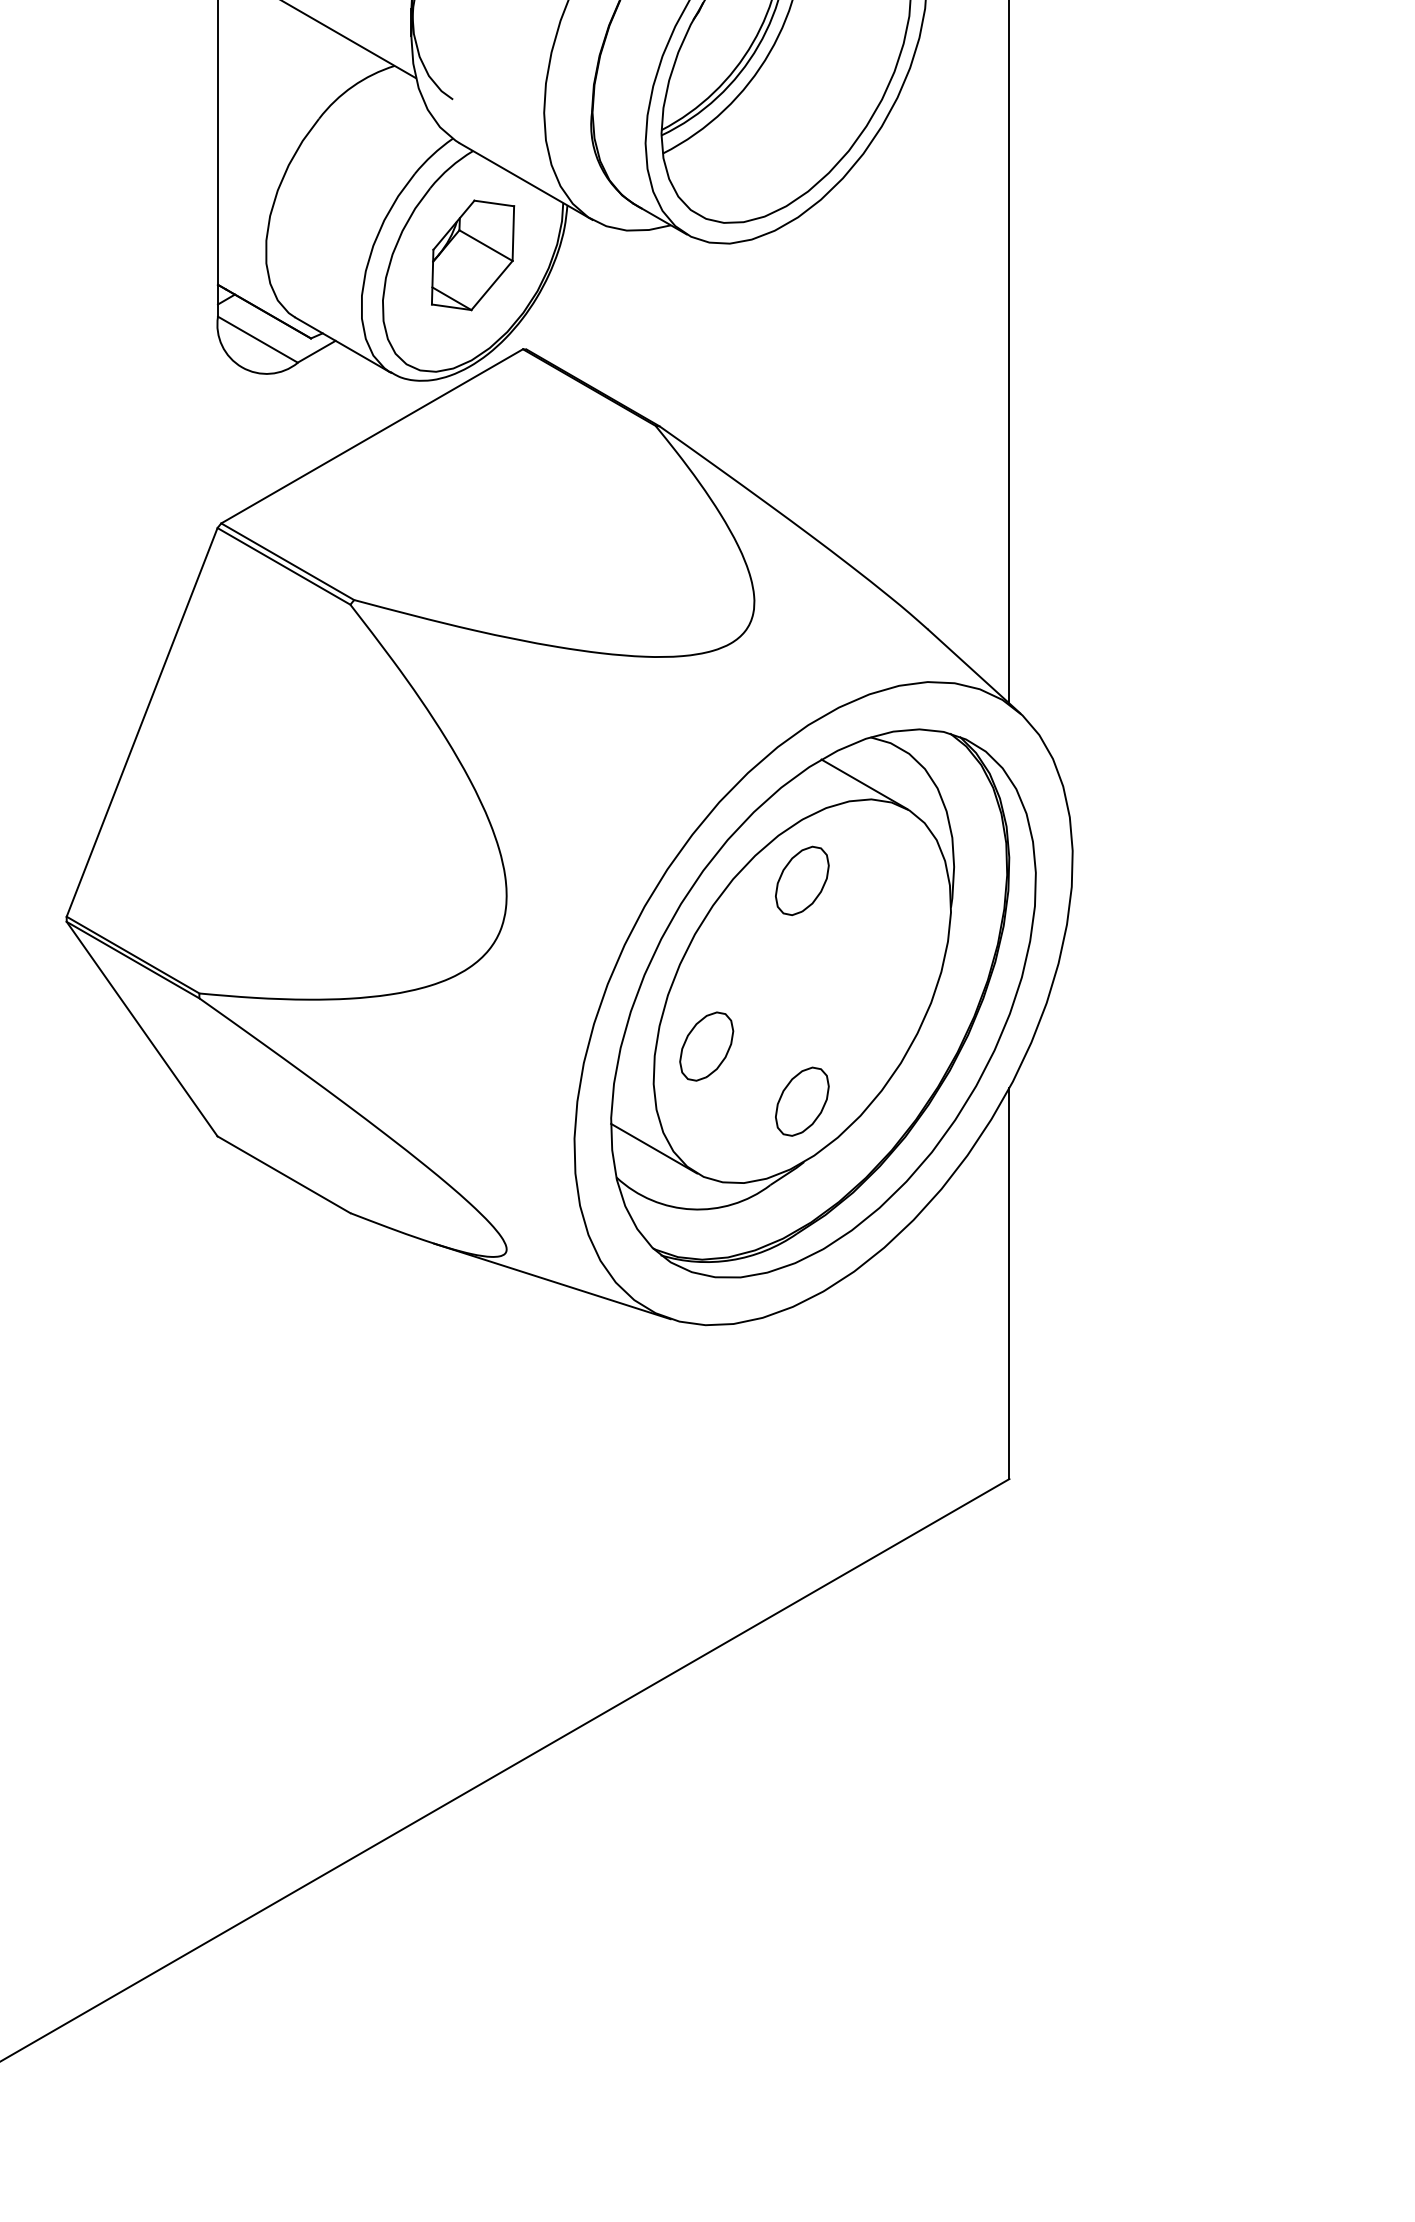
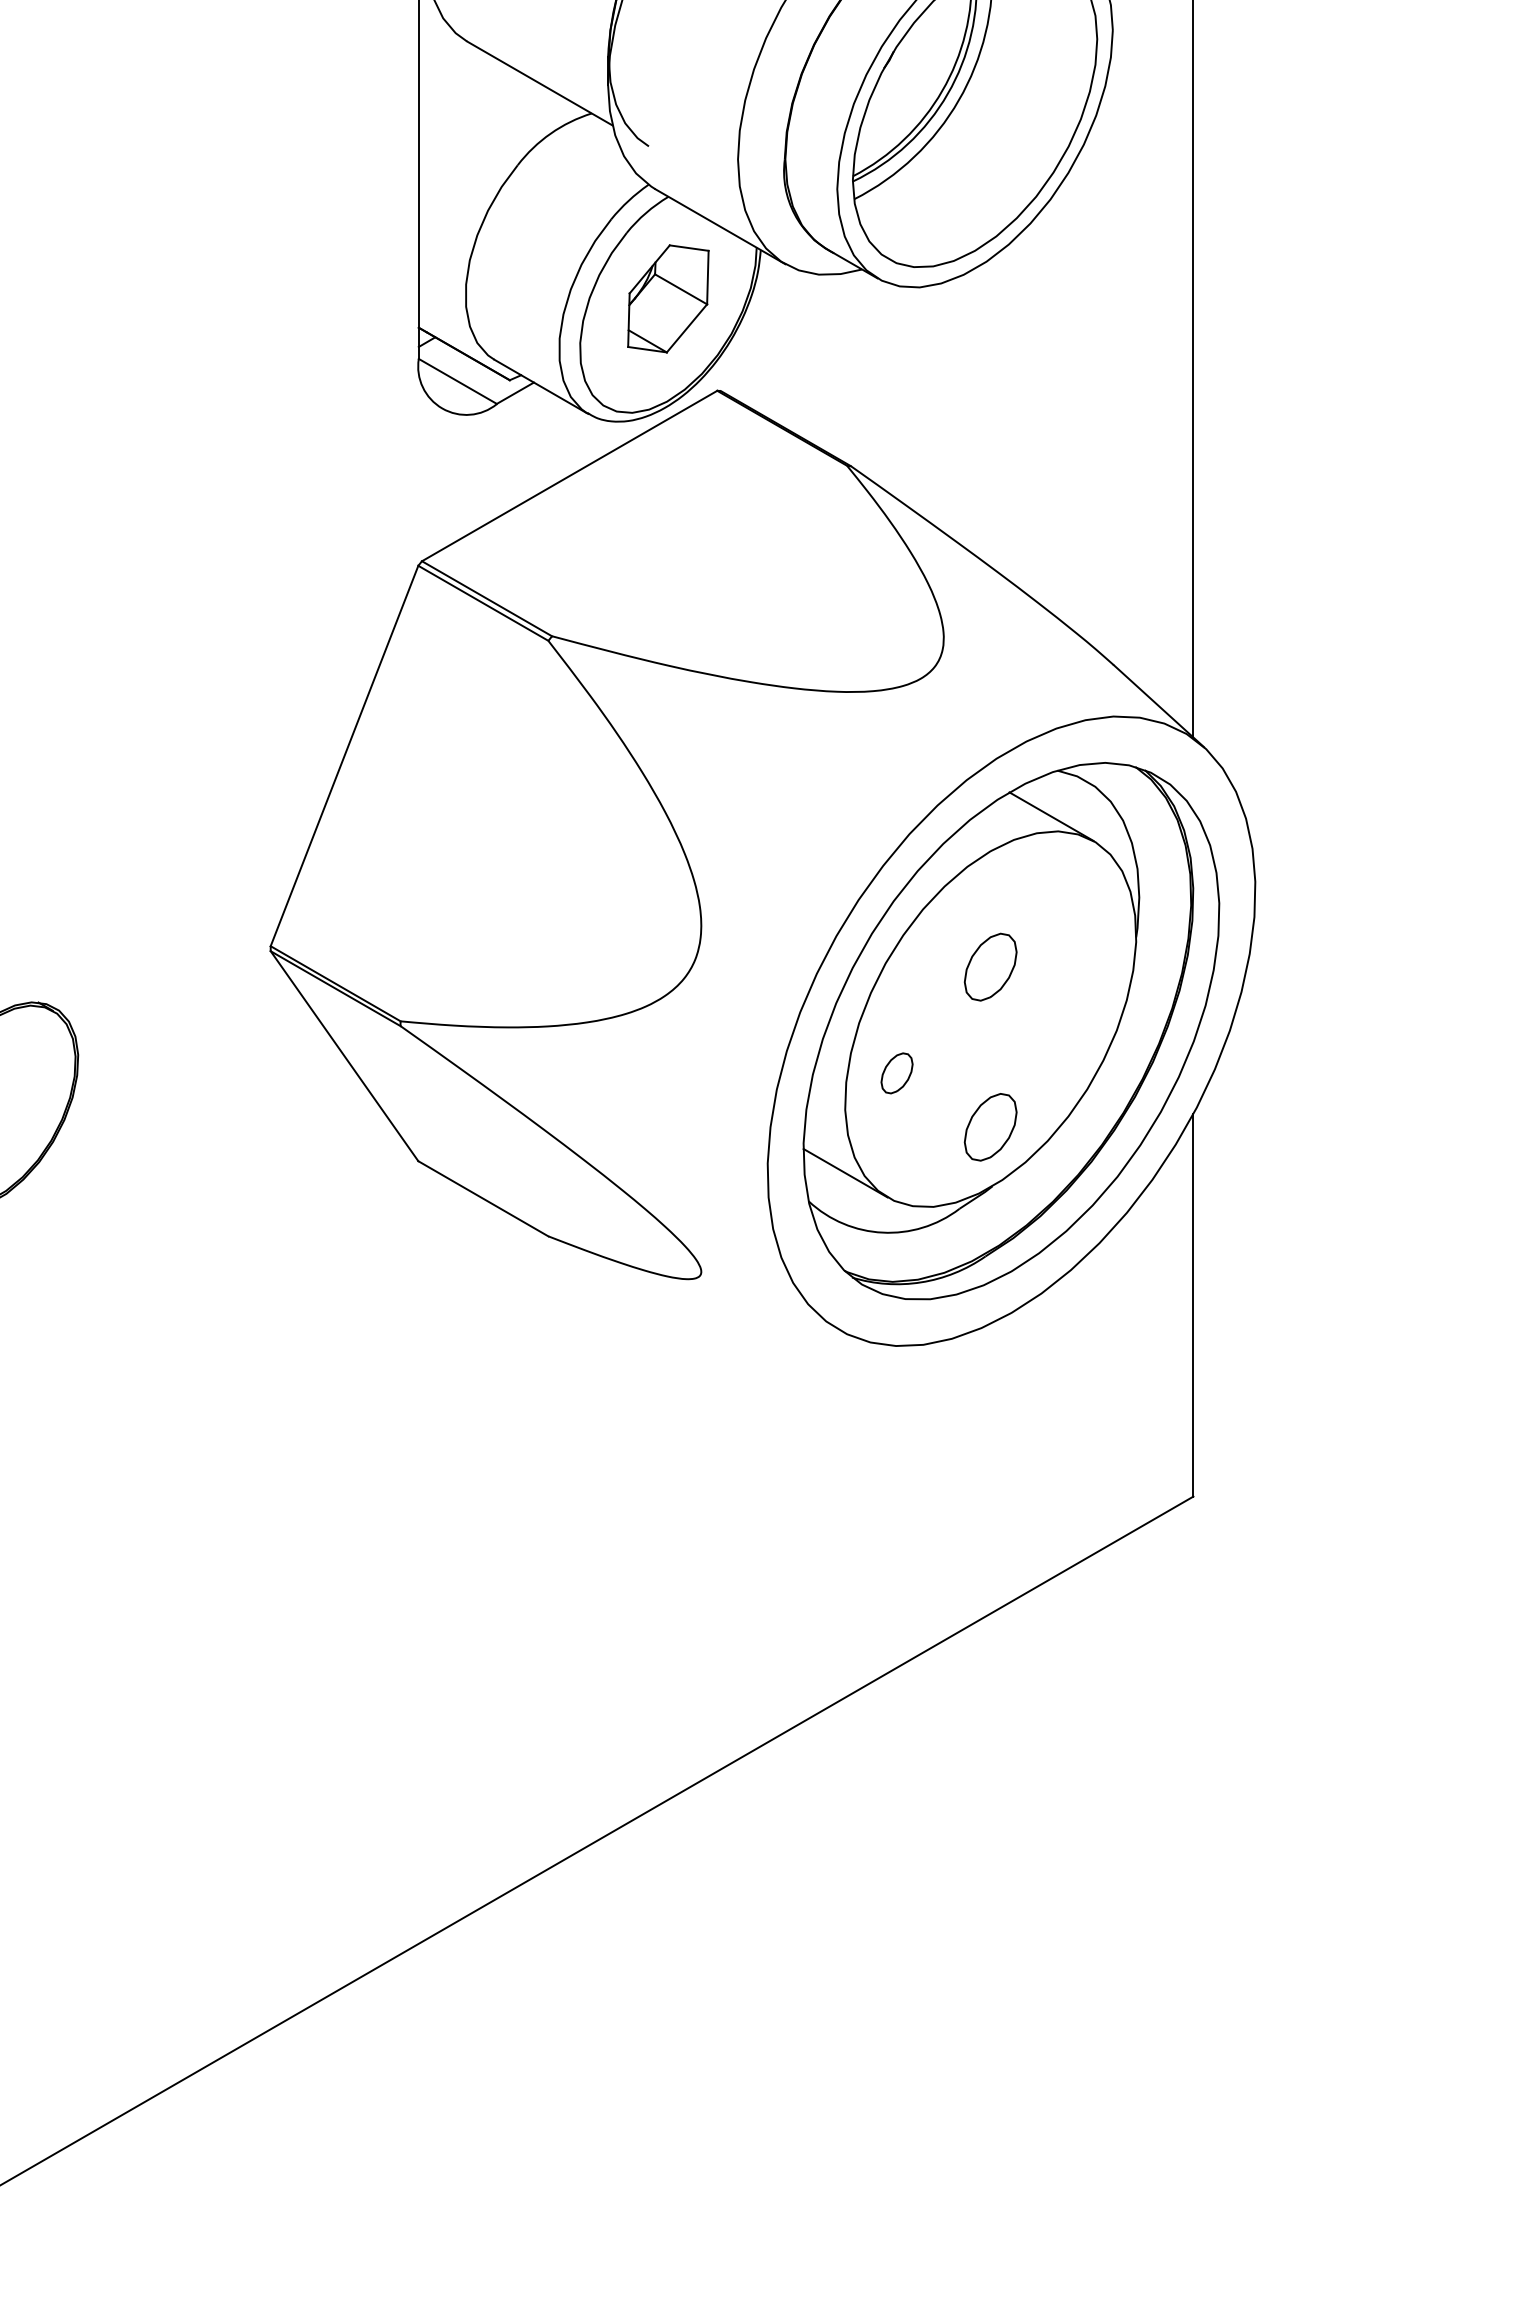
part: (802, 880) -> (990, 966), moved
part: (706, 1046) -> (896, 1073), size x0.6
line: (551, 1281) -> (745, 1303), removed

